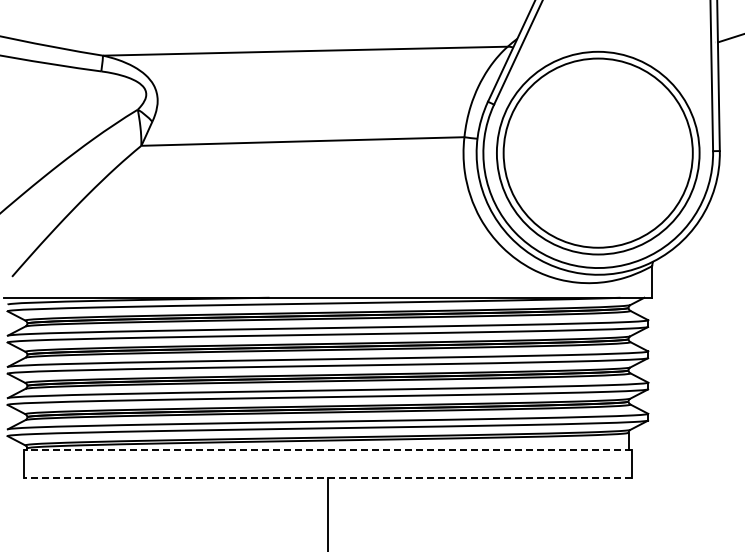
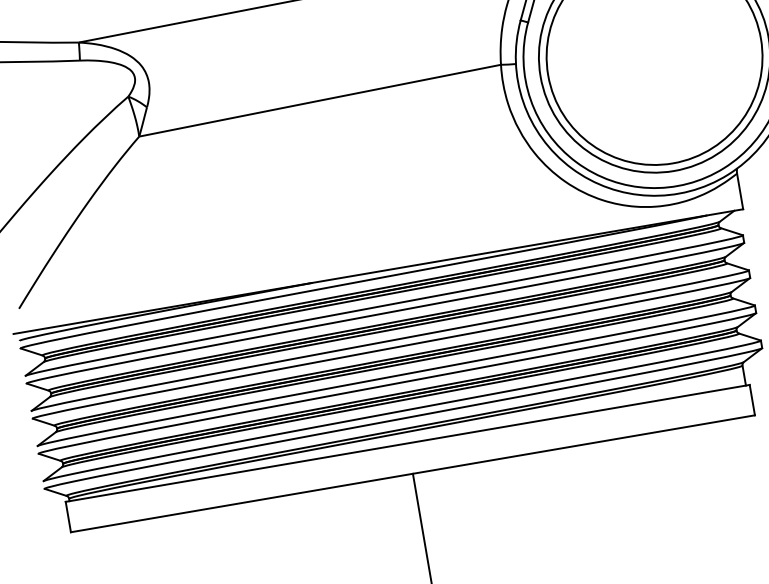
line: (327, 450) -> (407, 443), dashed -> solid
line: (327, 477) -> (412, 473), dashed -> solid

